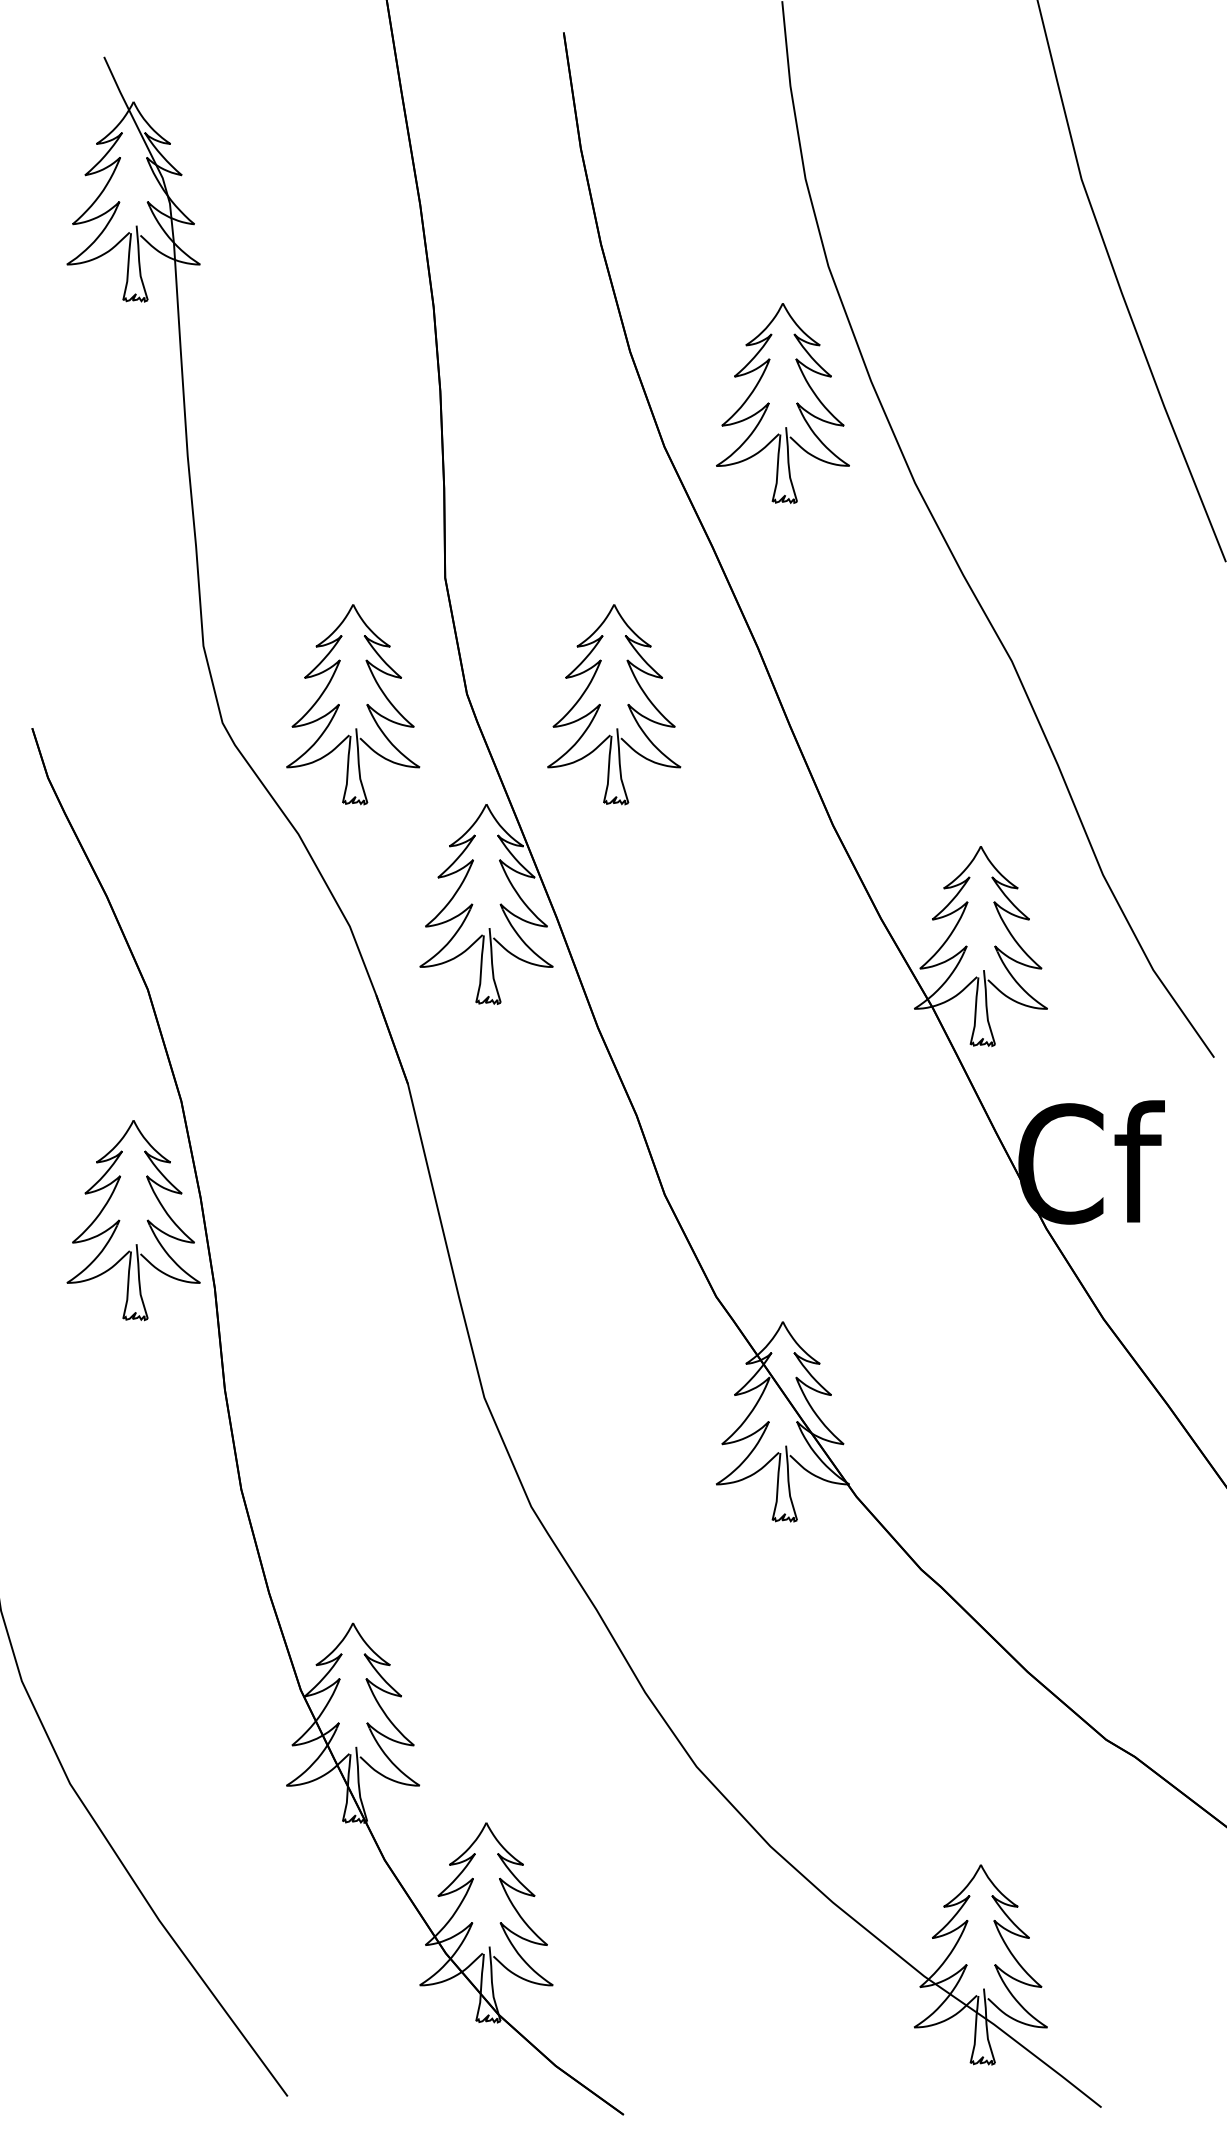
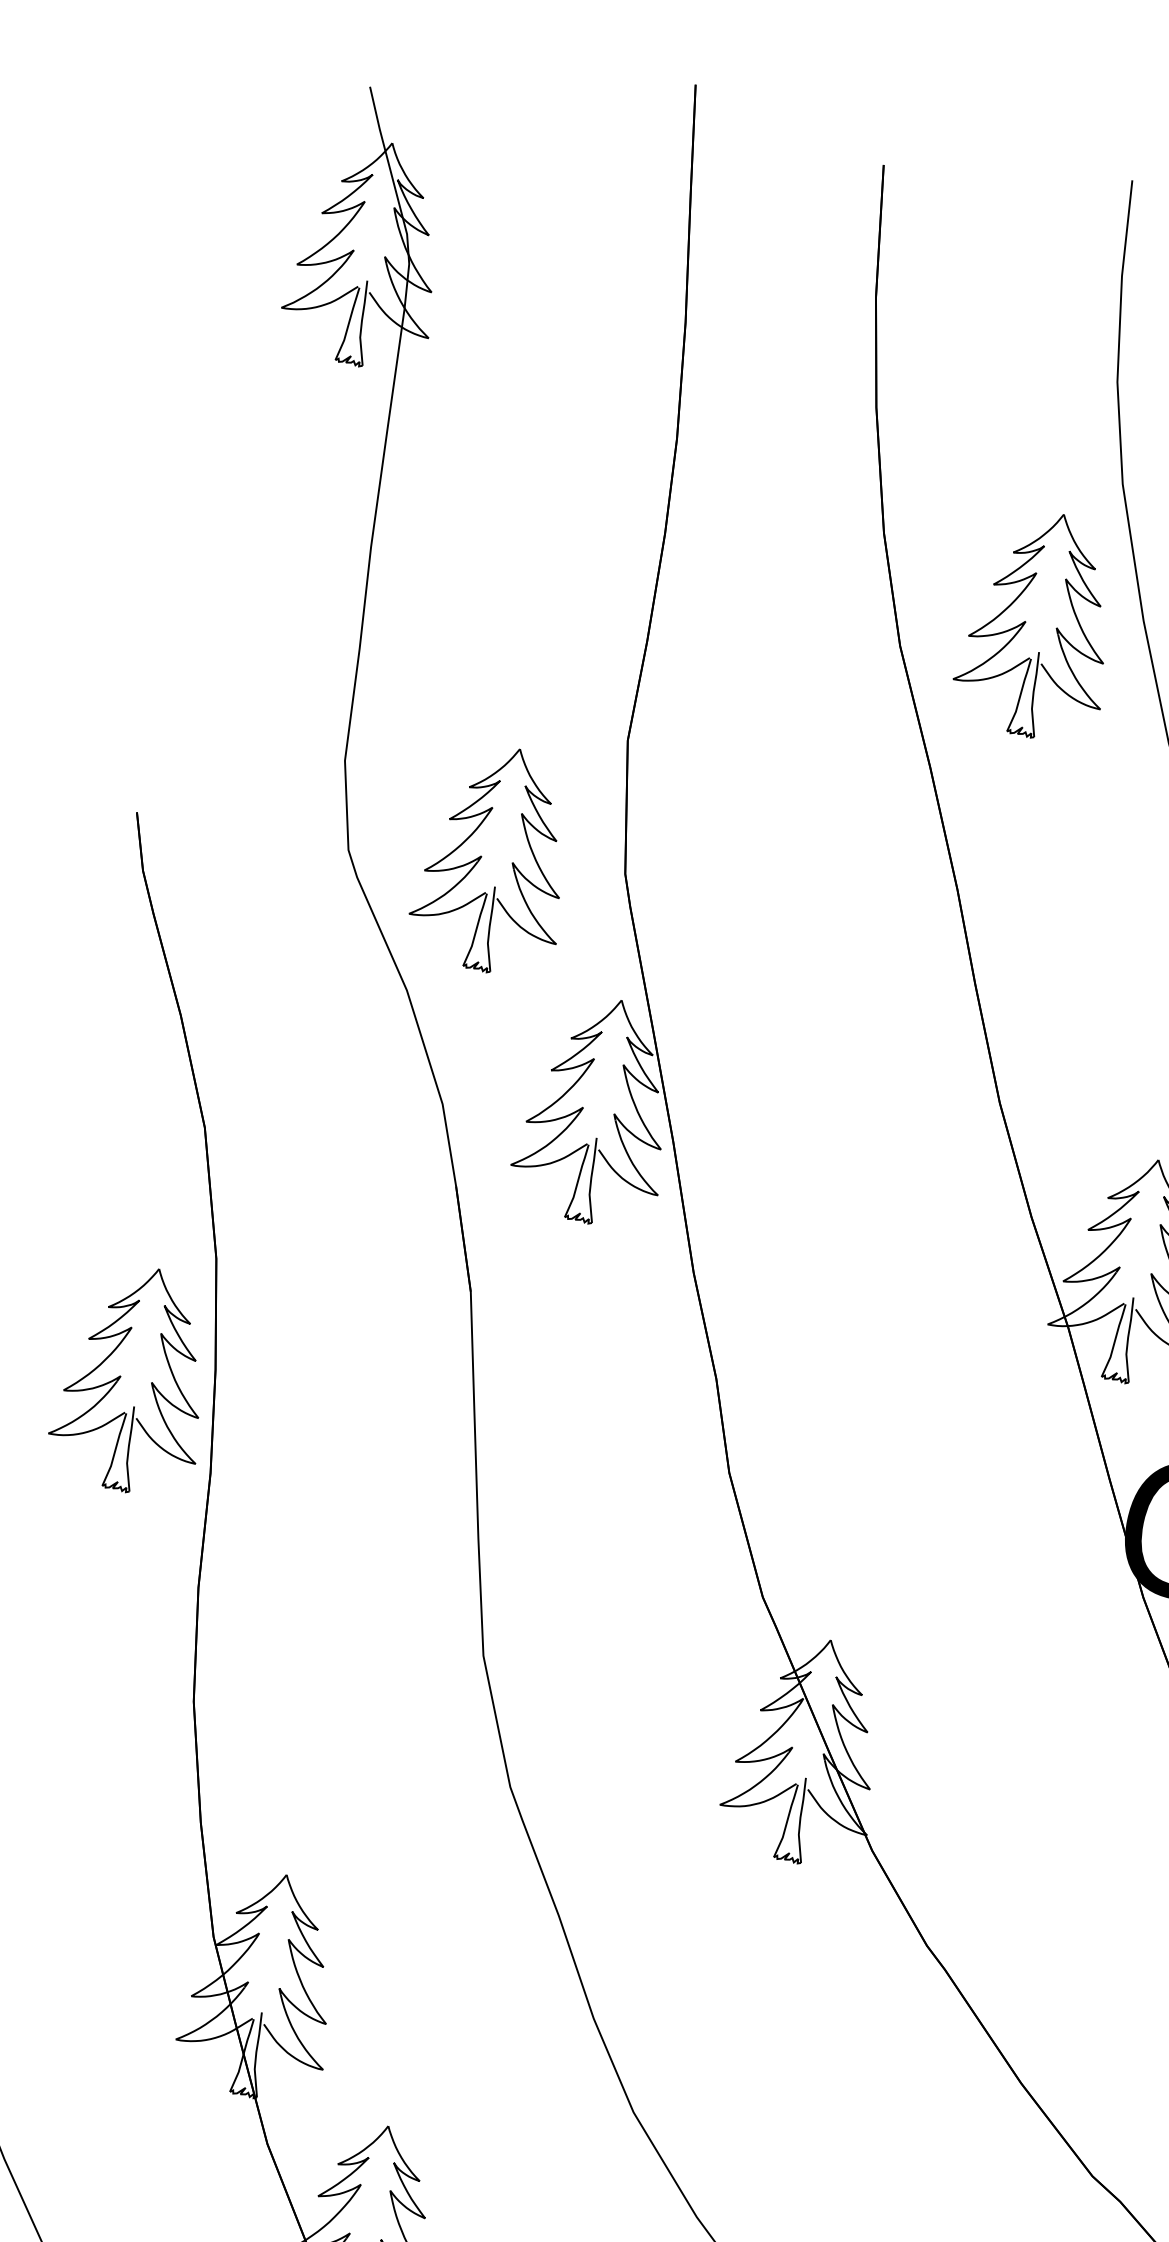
part: (614, 704) -> (785, 919), removed

